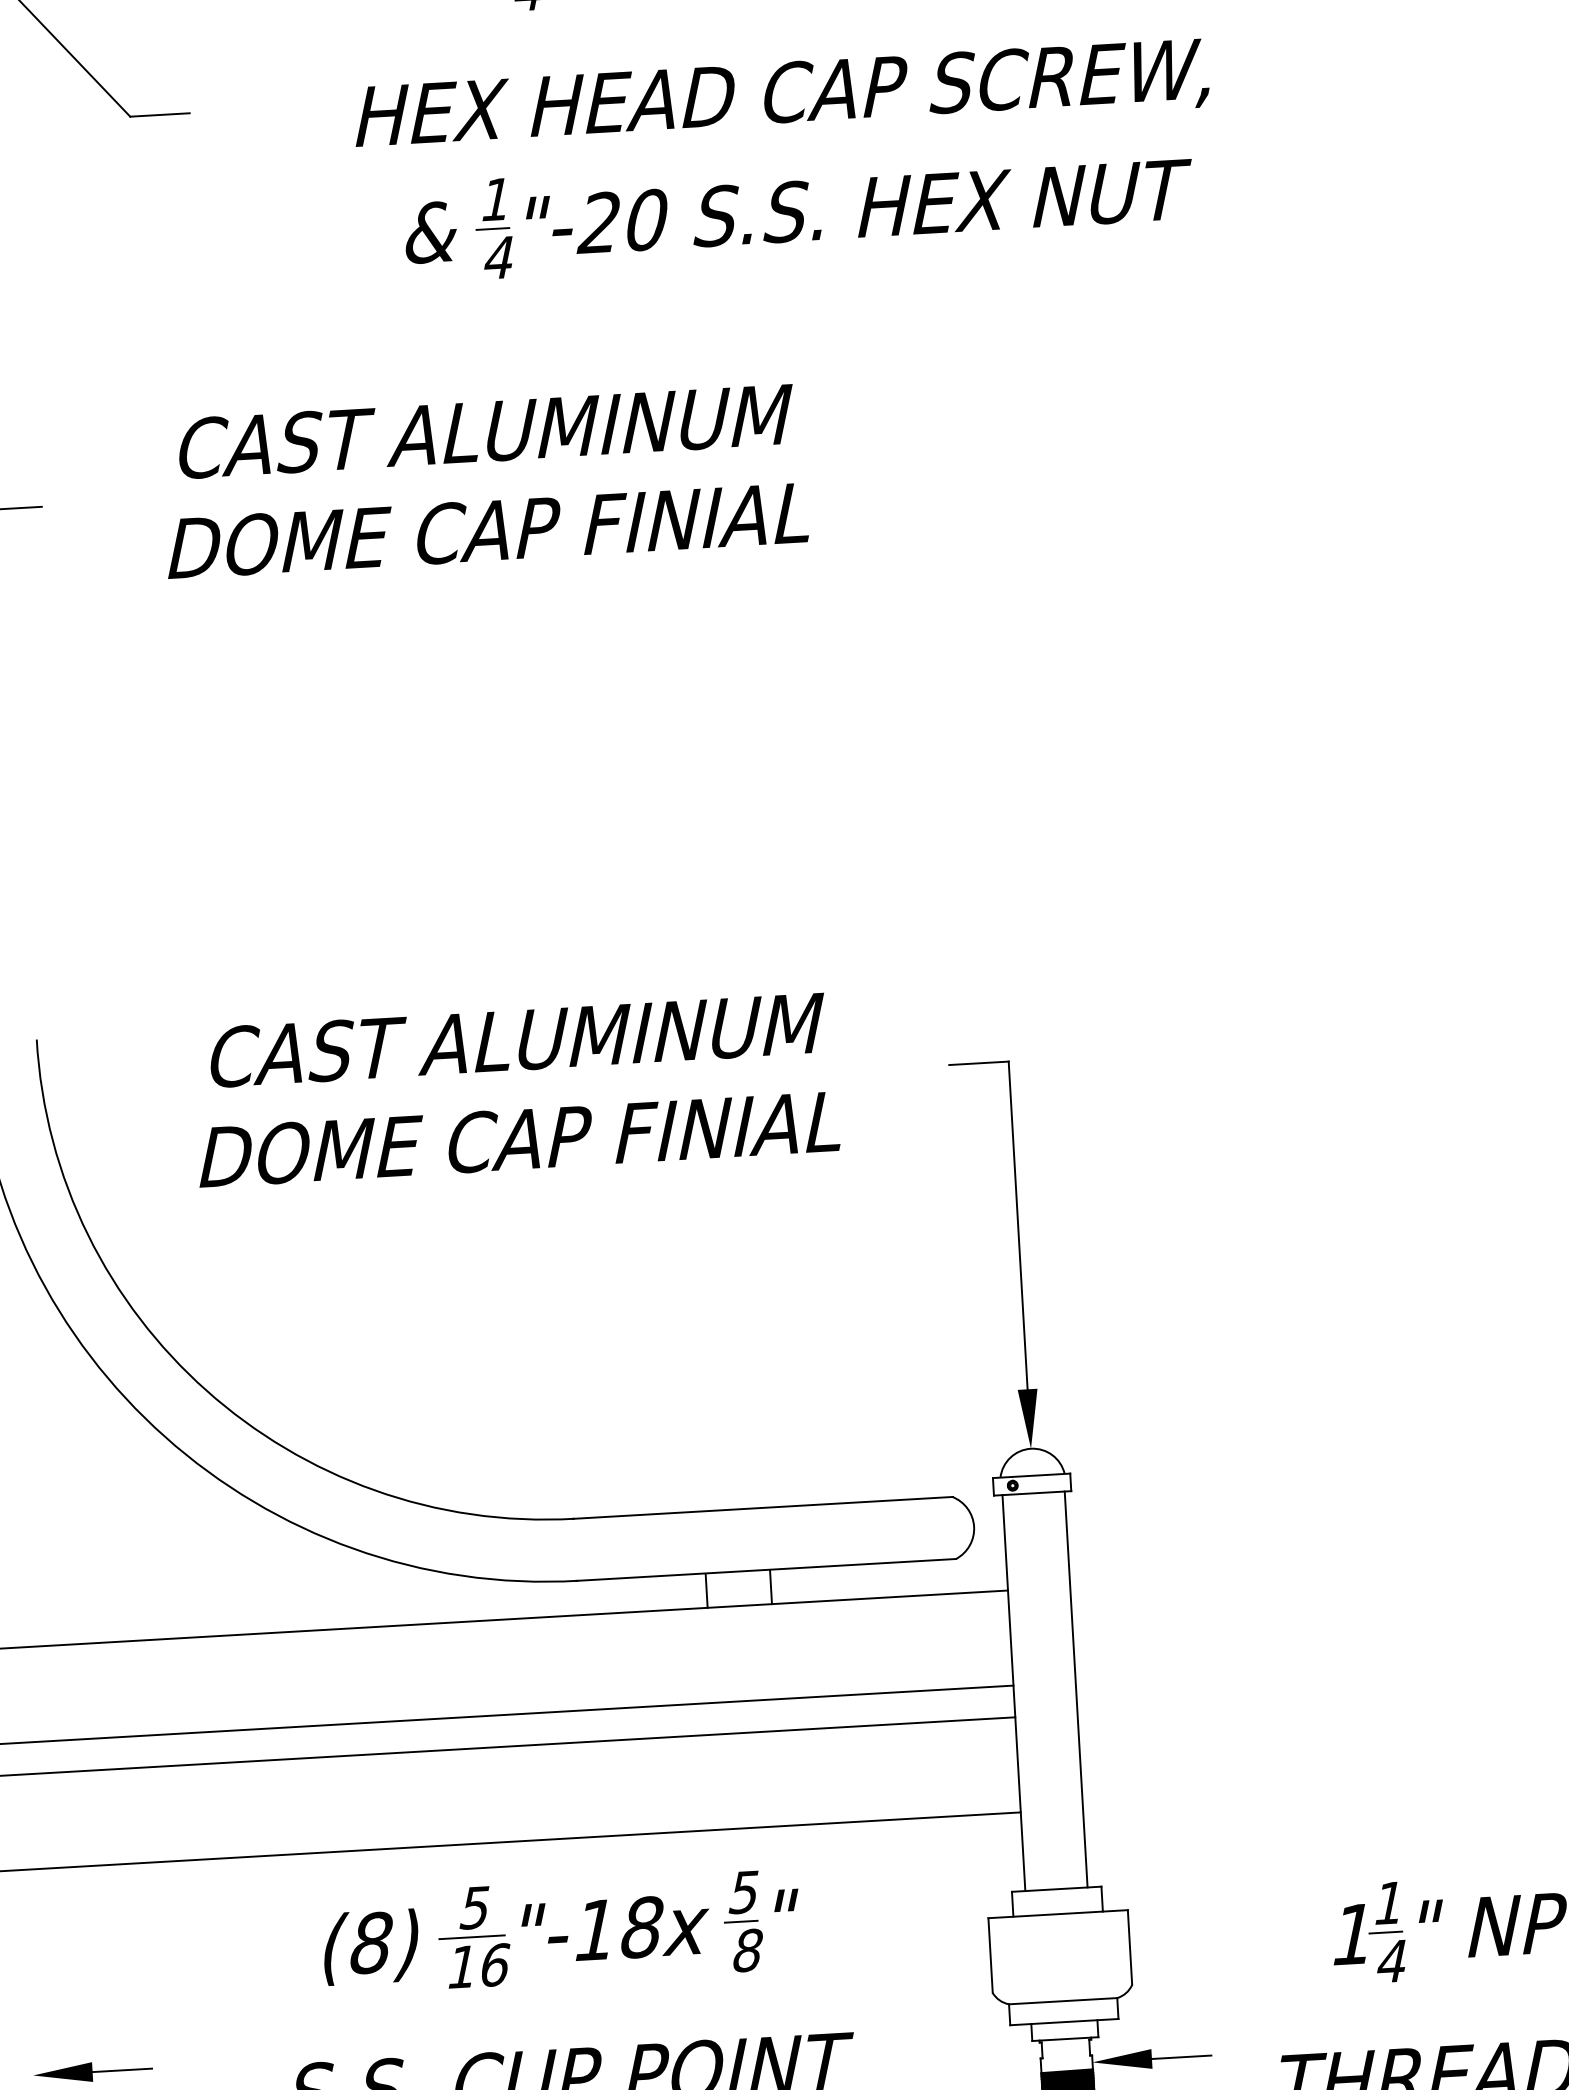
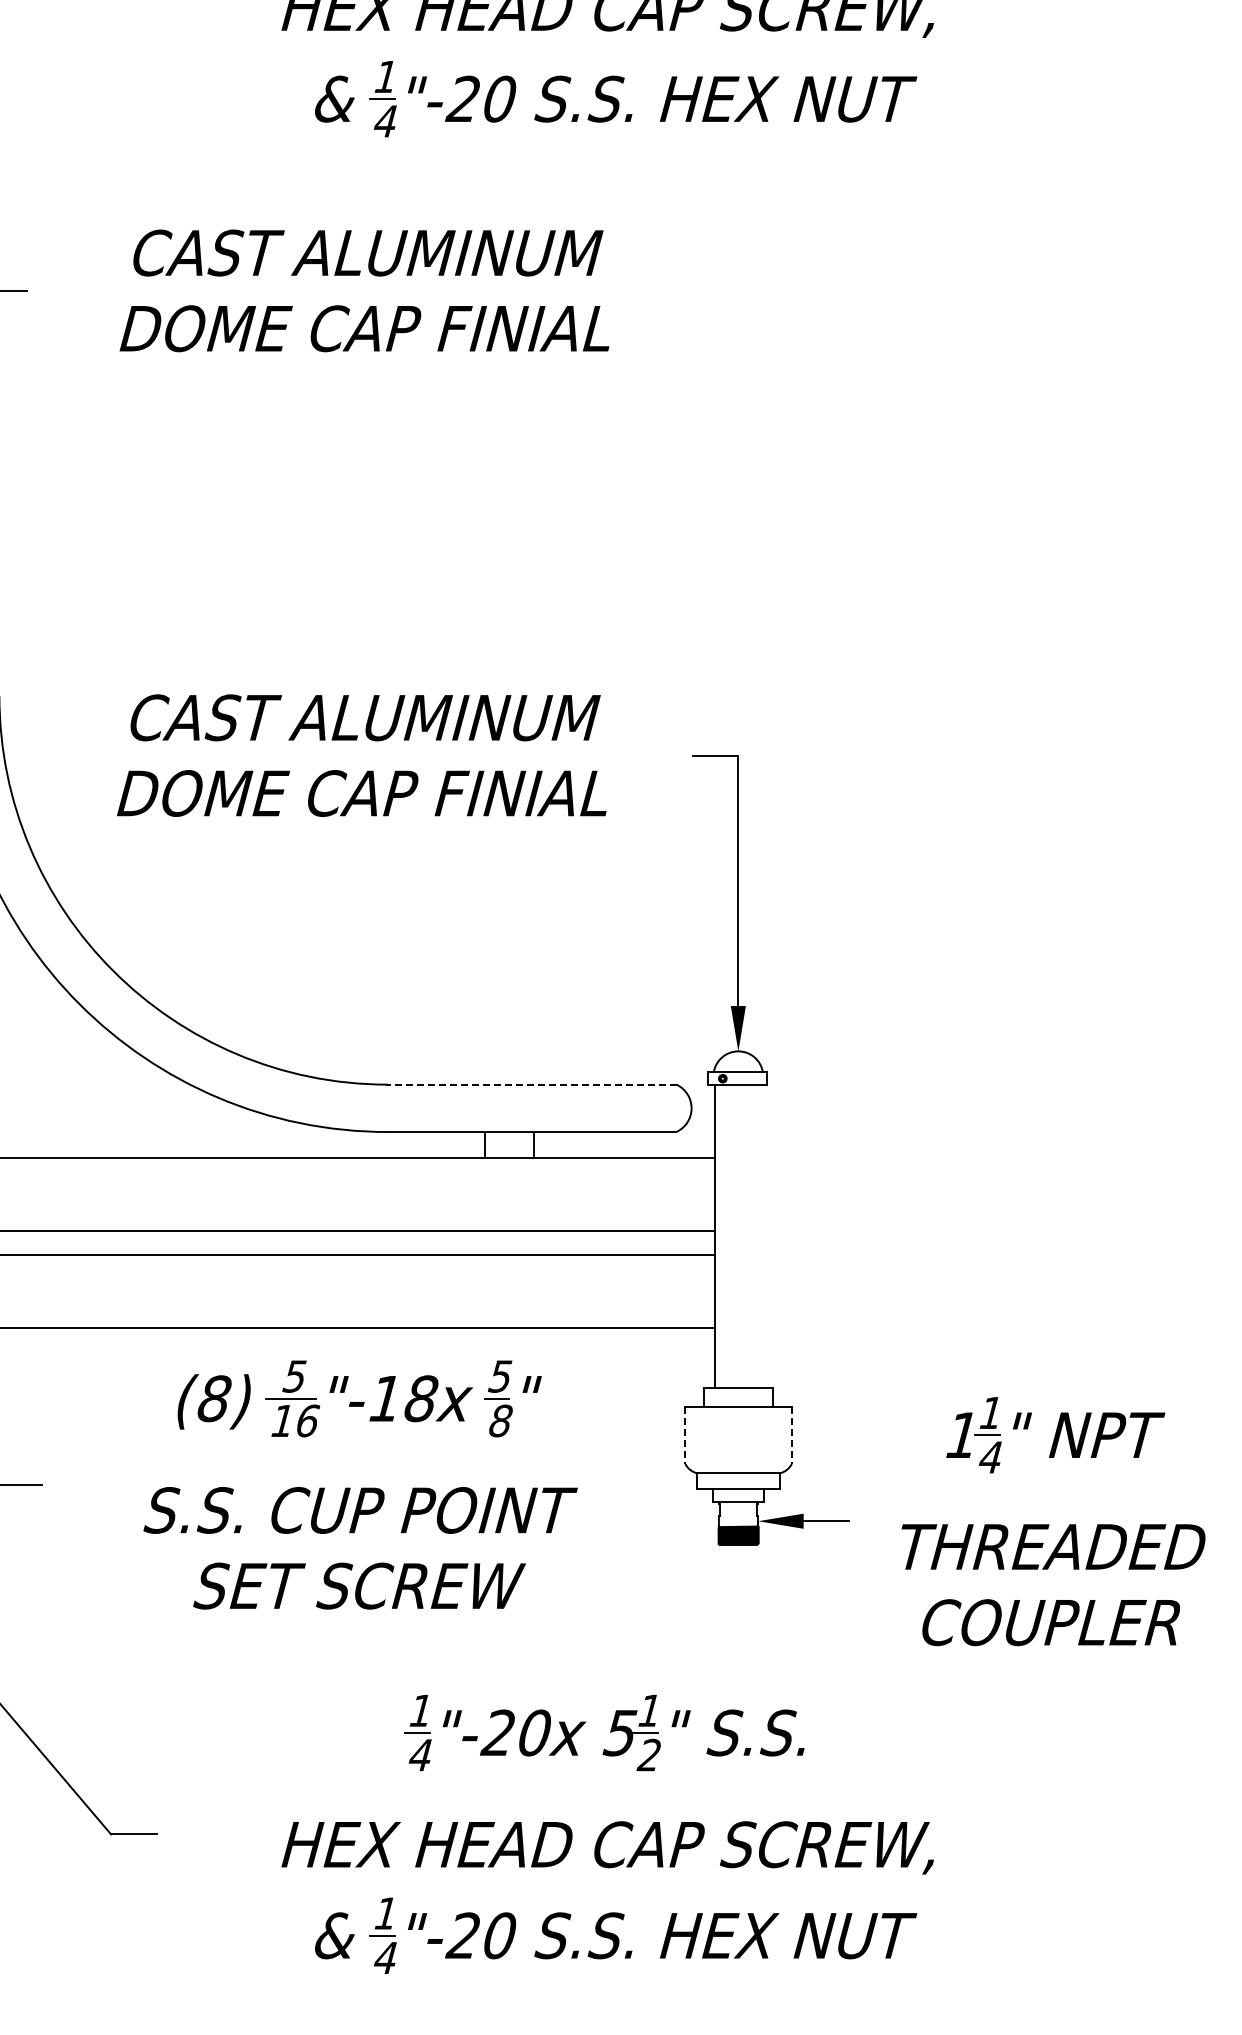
line: (762, 1507) -> (531, 1084), solid -> dashed
line: (1076, 1689) -> (762, 1236), removed
line: (1129, 1947) -> (791, 1435), solid -> dashed
line: (990, 1955) -> (685, 1435), solid -> dashed

